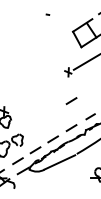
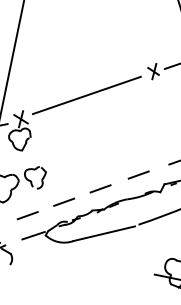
line: (35, 91) -> (86, 94), added
line: (71, 100) -> (148, 124), removed

